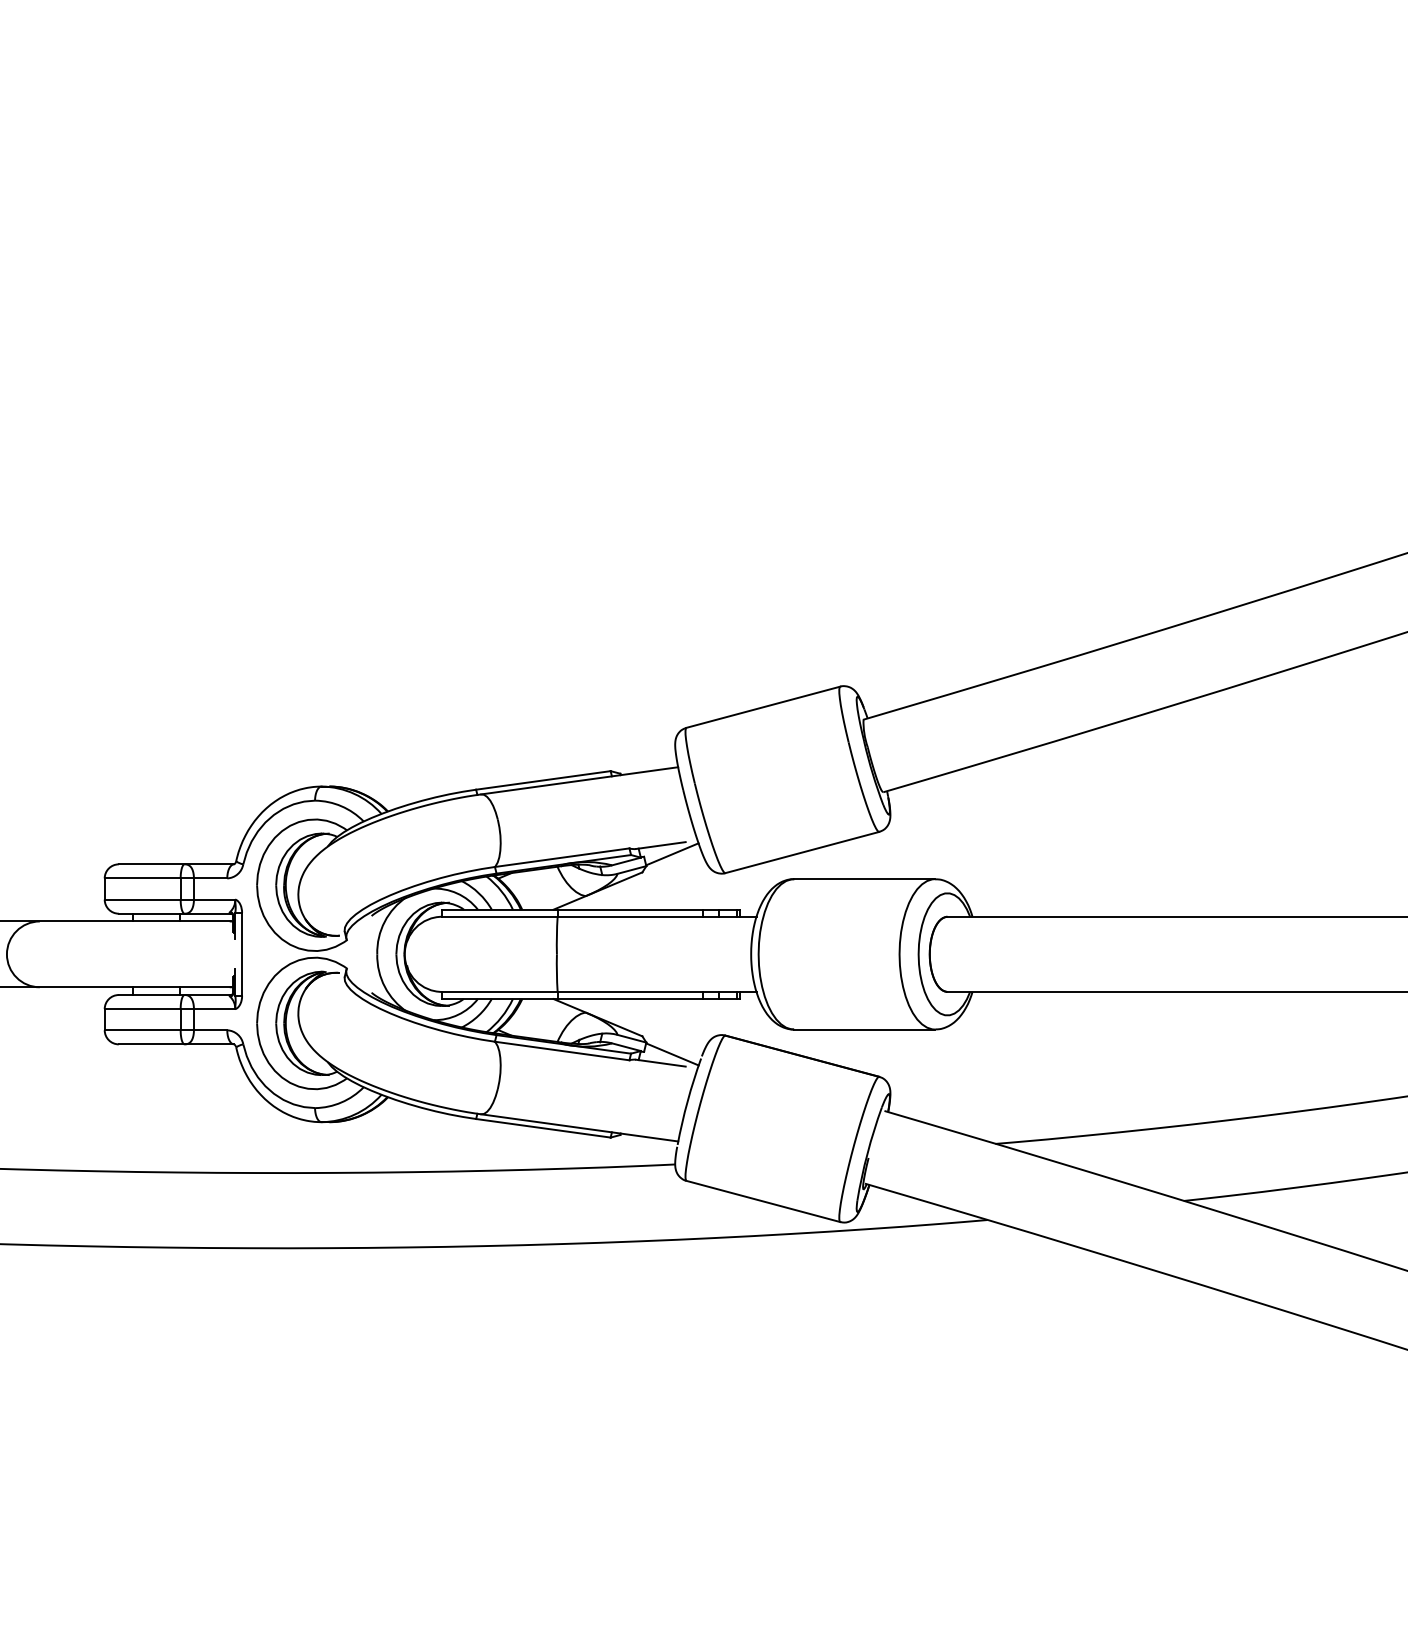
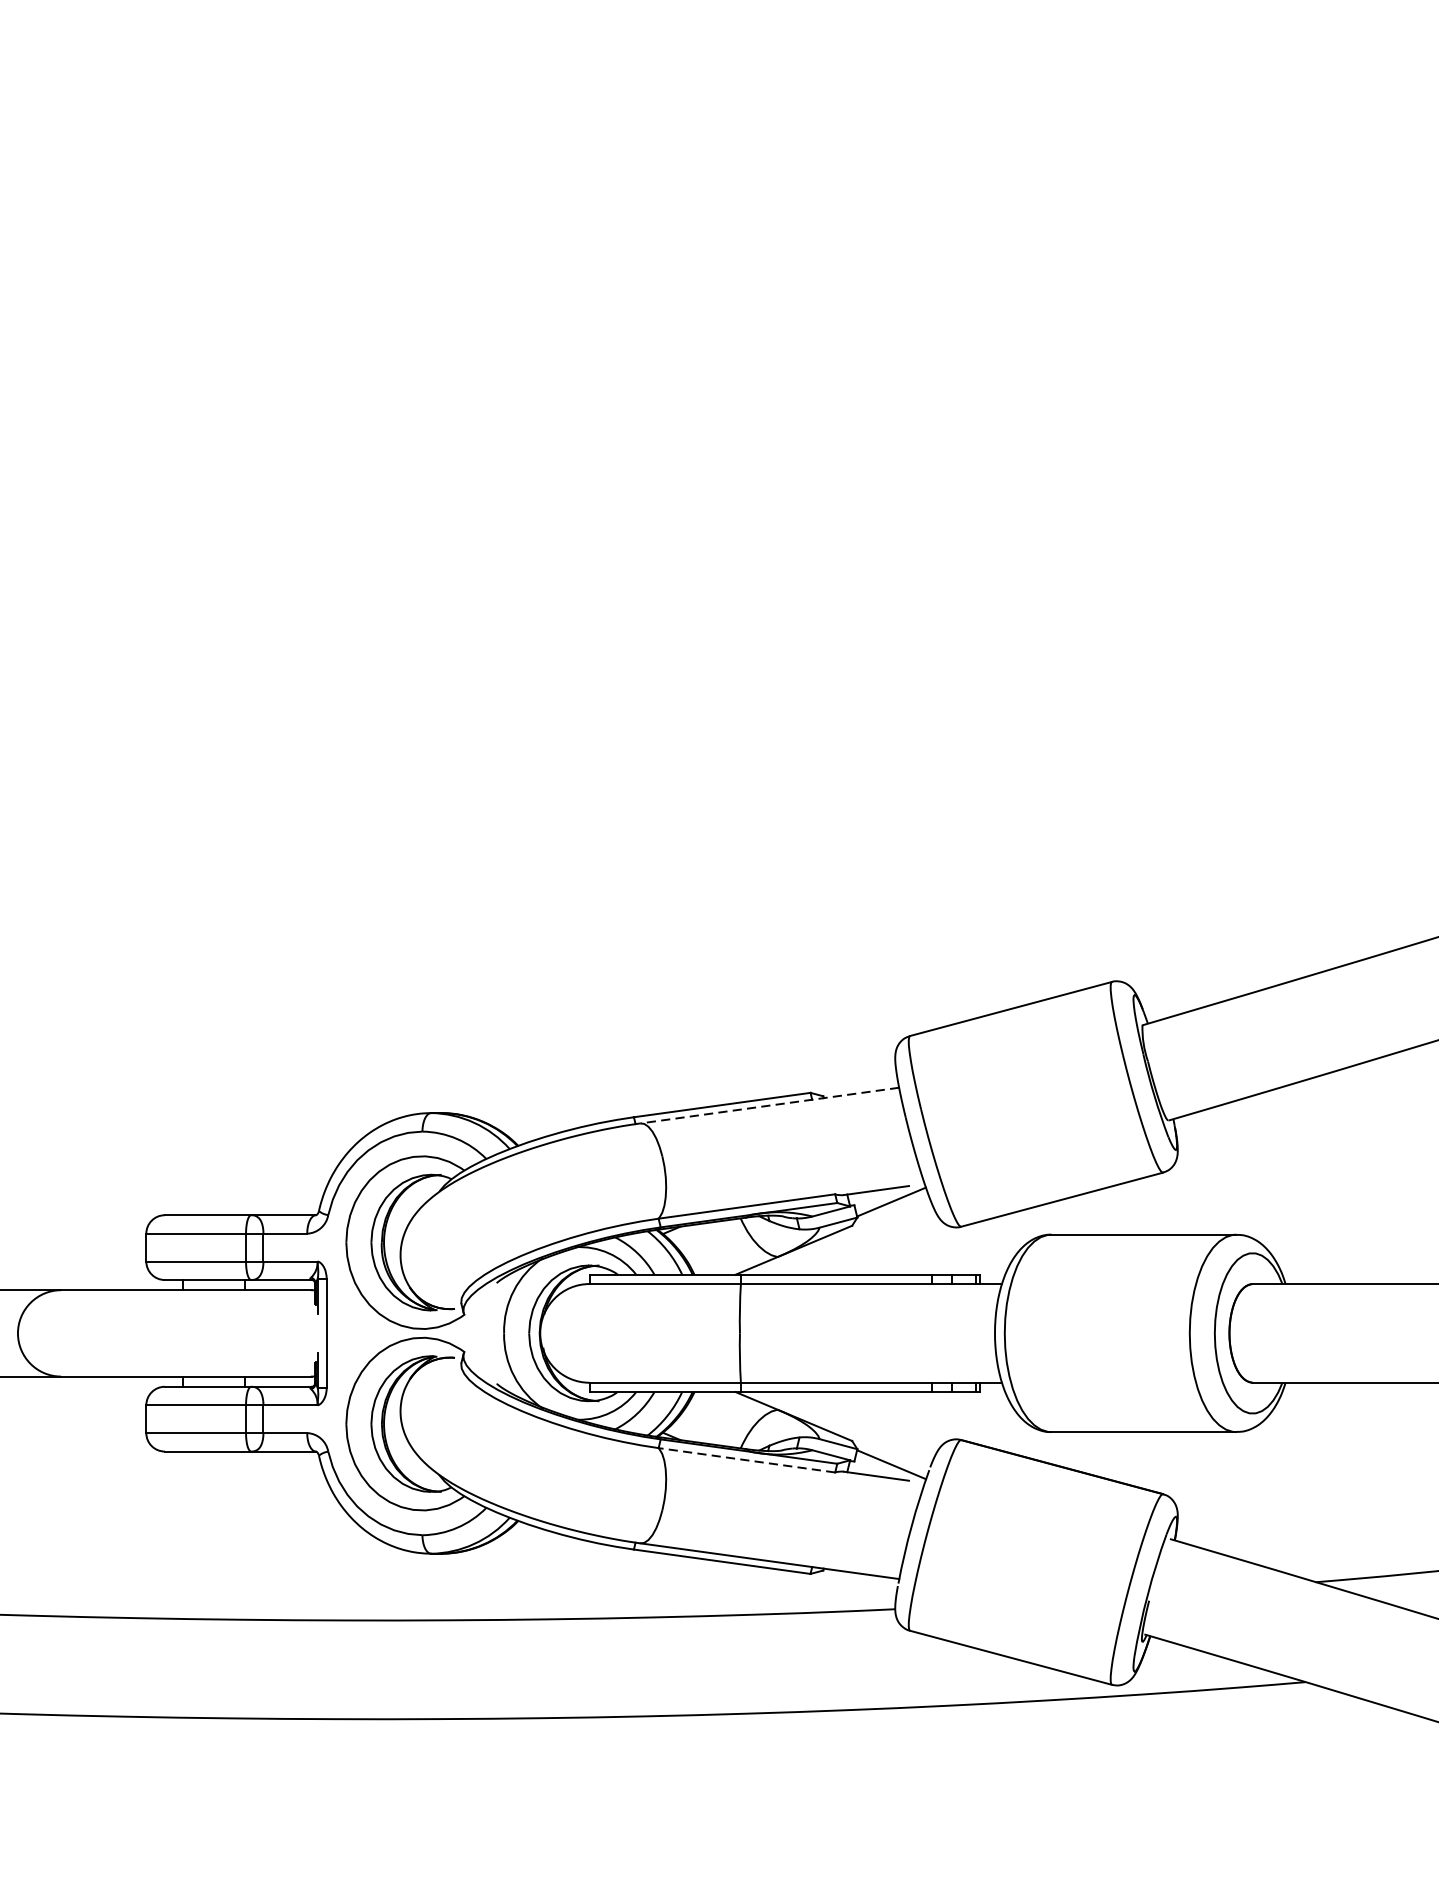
line: (579, 780) -> (769, 1105), solid -> dashed
line: (562, 1051) -> (747, 1460), solid -> dashed

